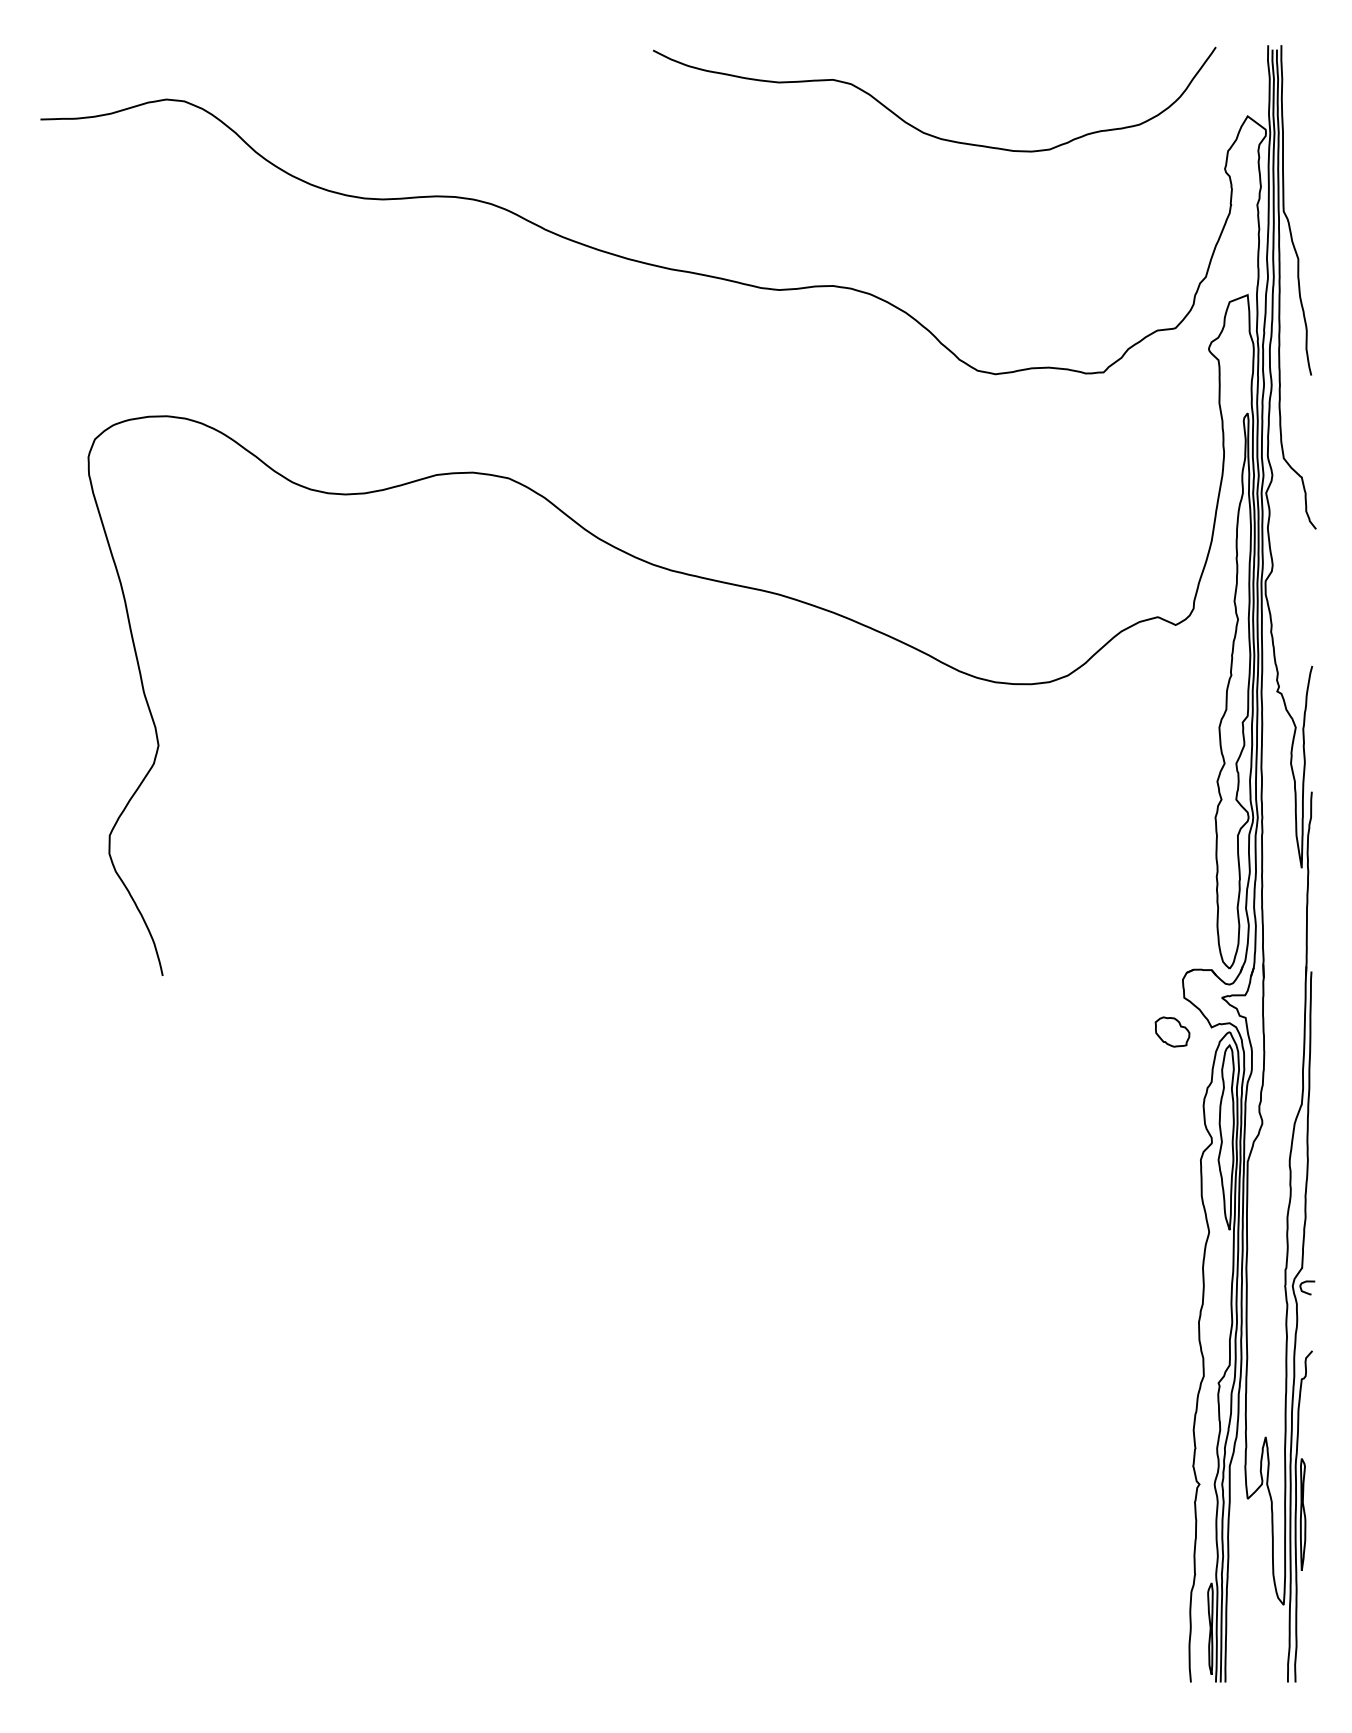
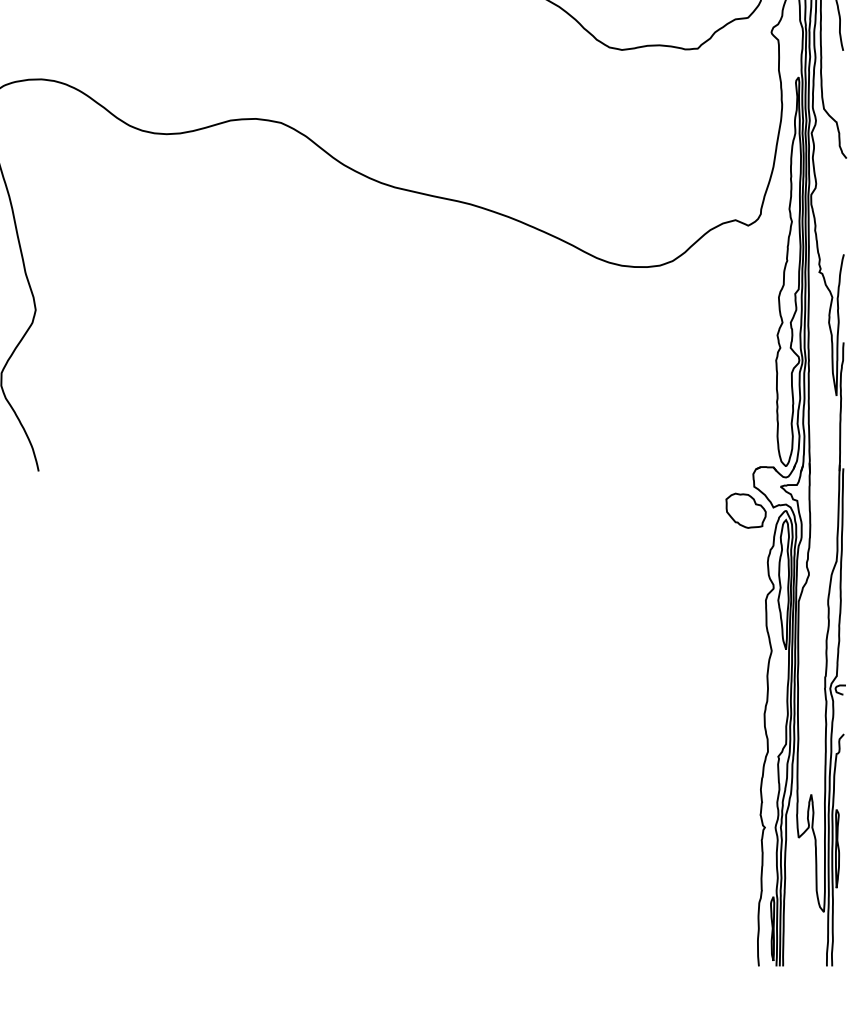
part: (1172, 1031) -> (746, 510), size x1.67

